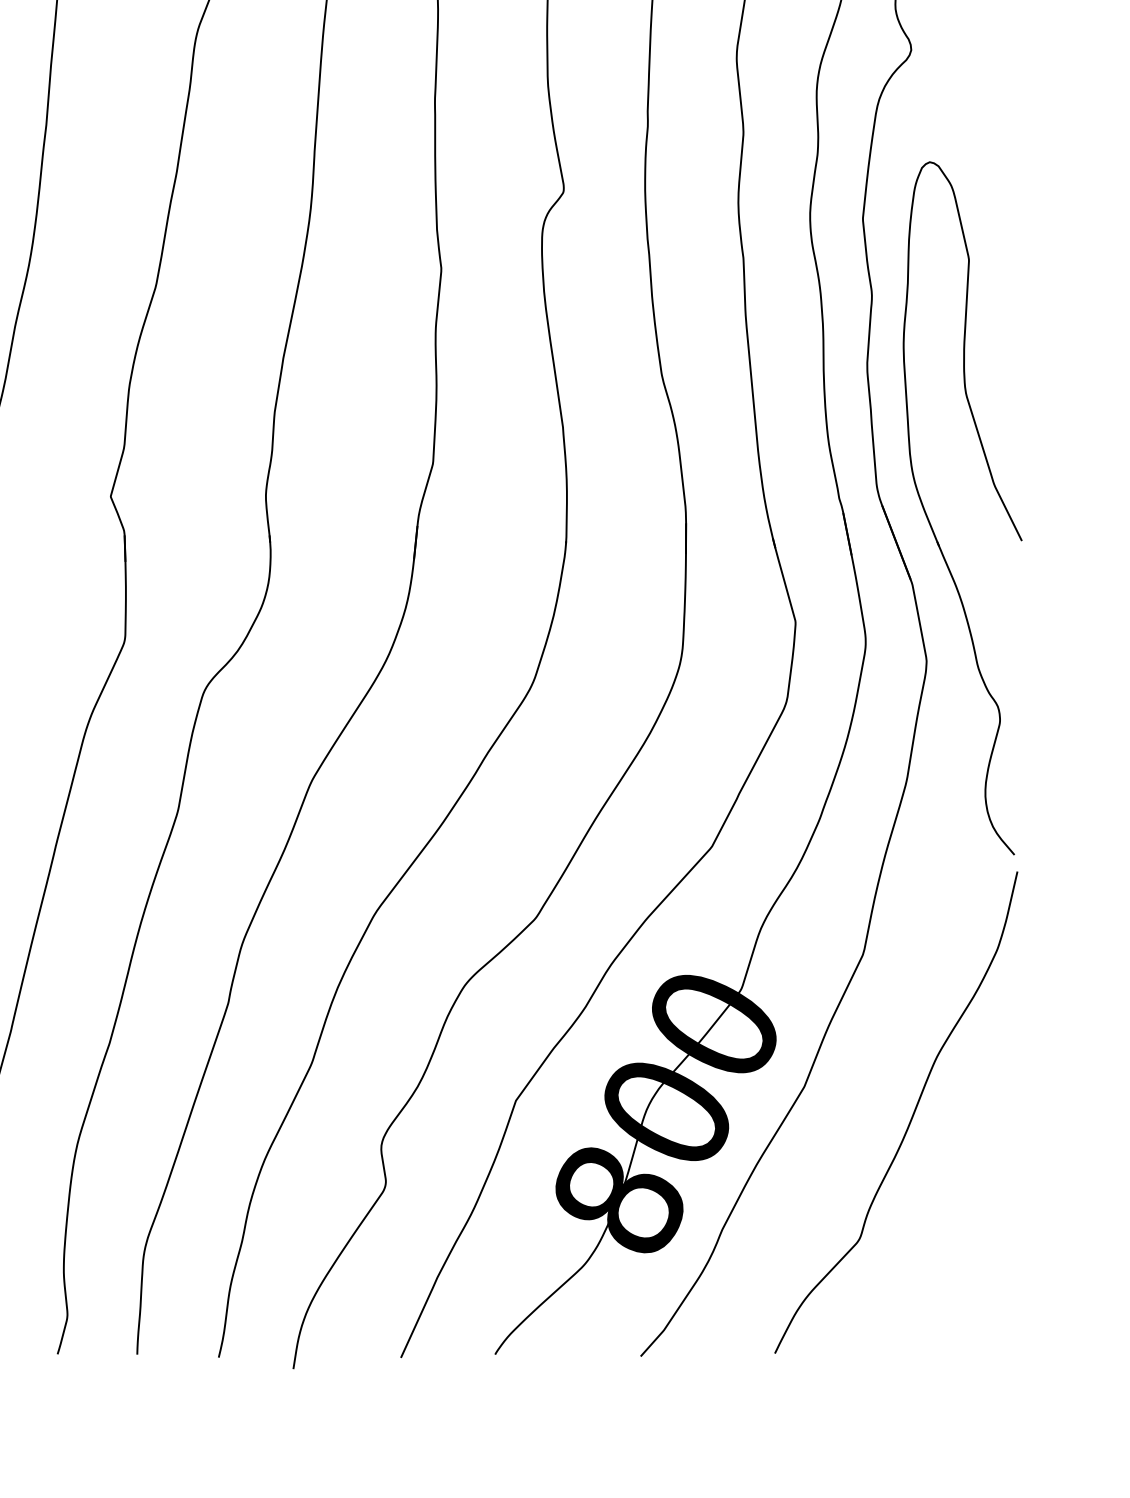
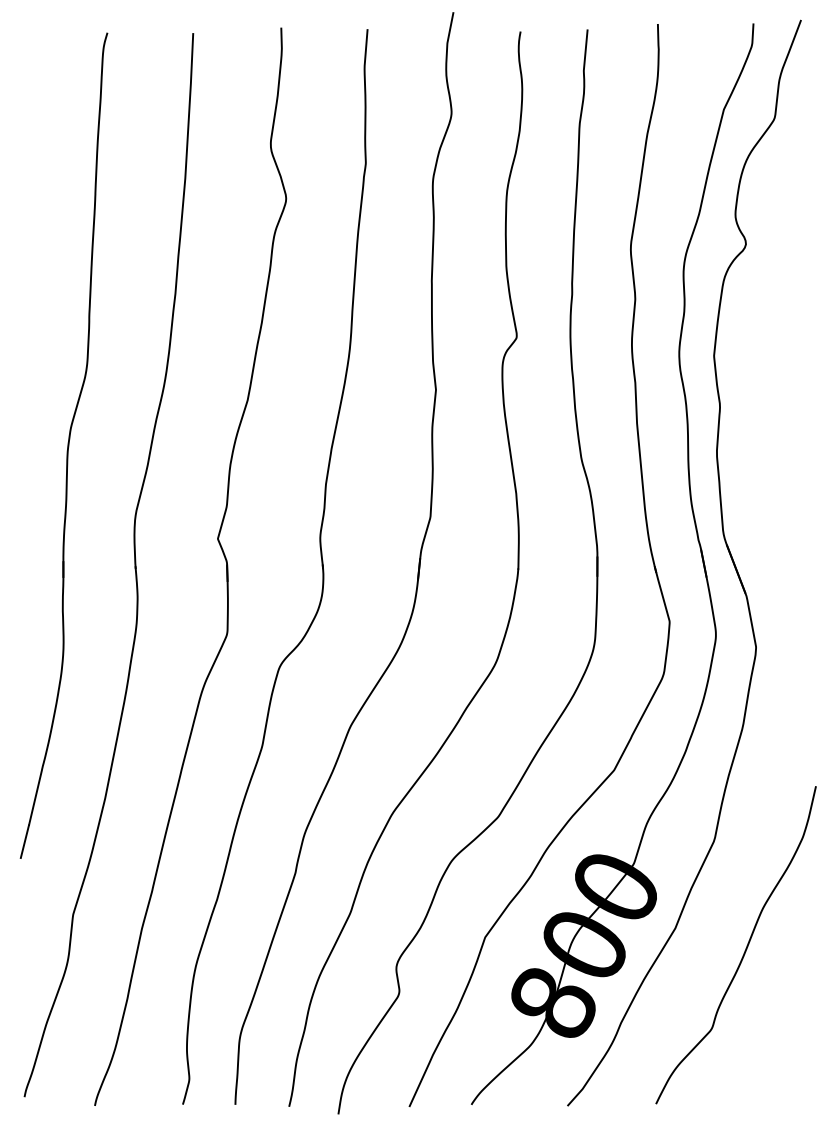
part: (931, 523) -> (759, 556), removed

